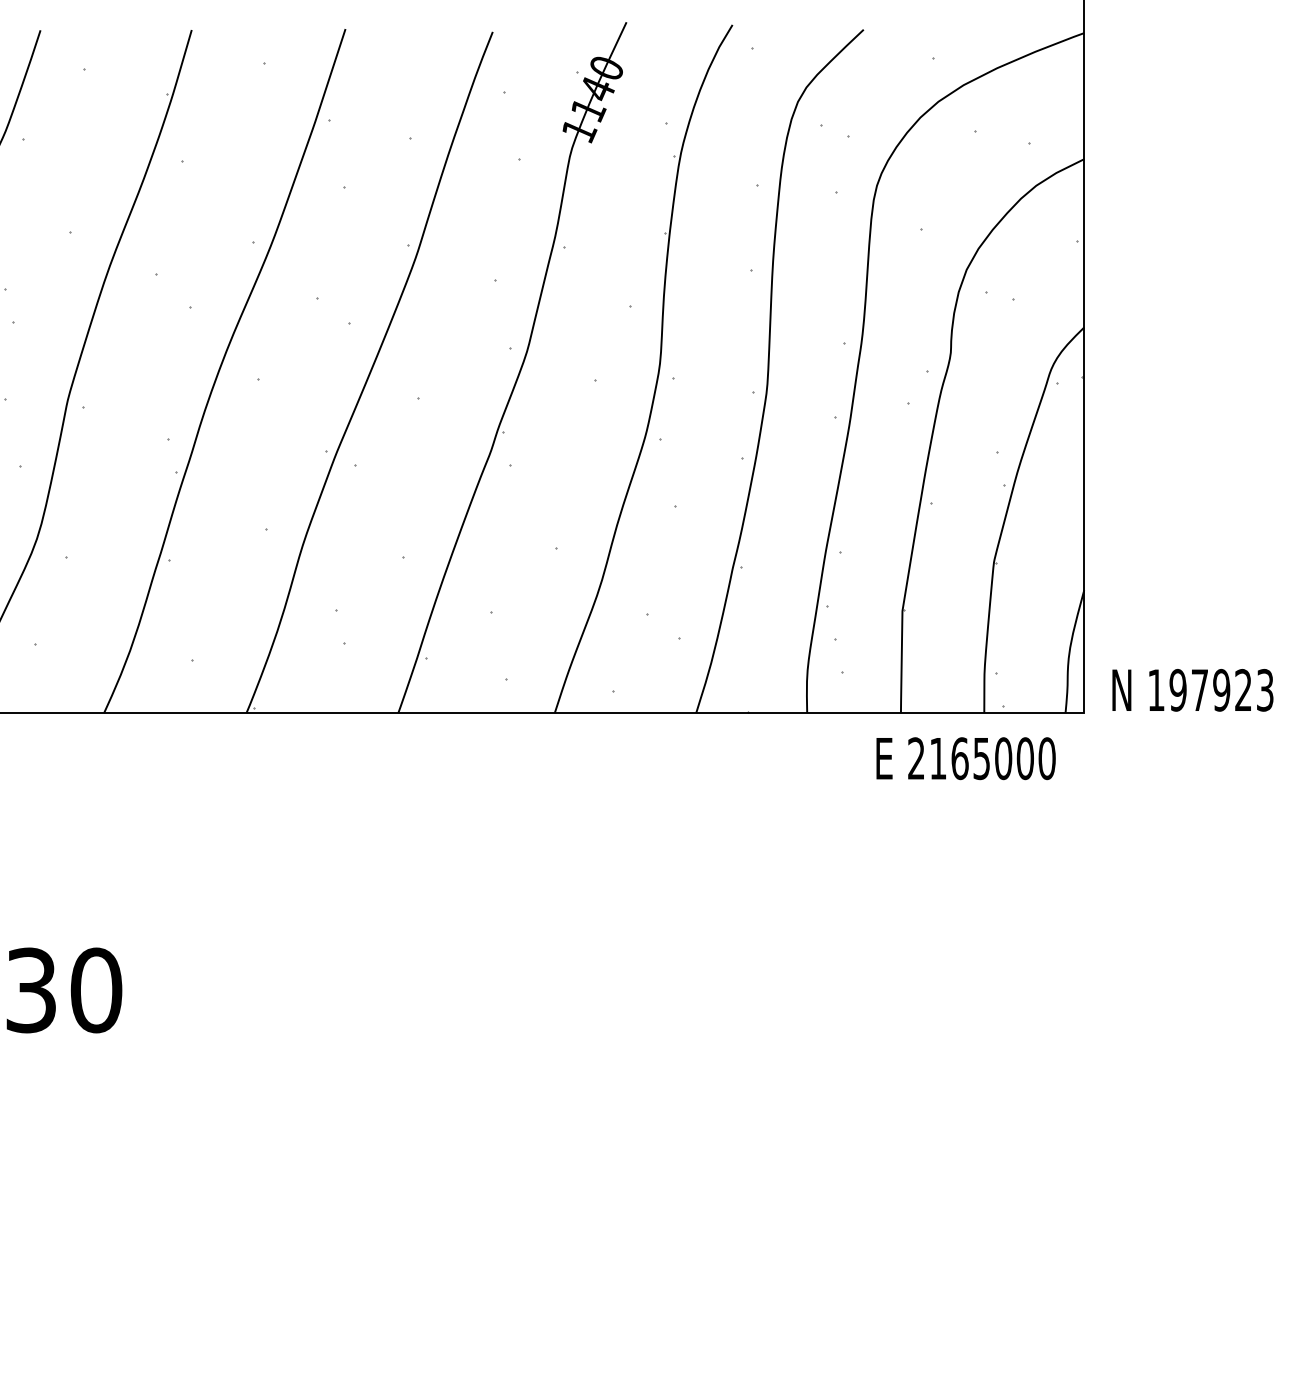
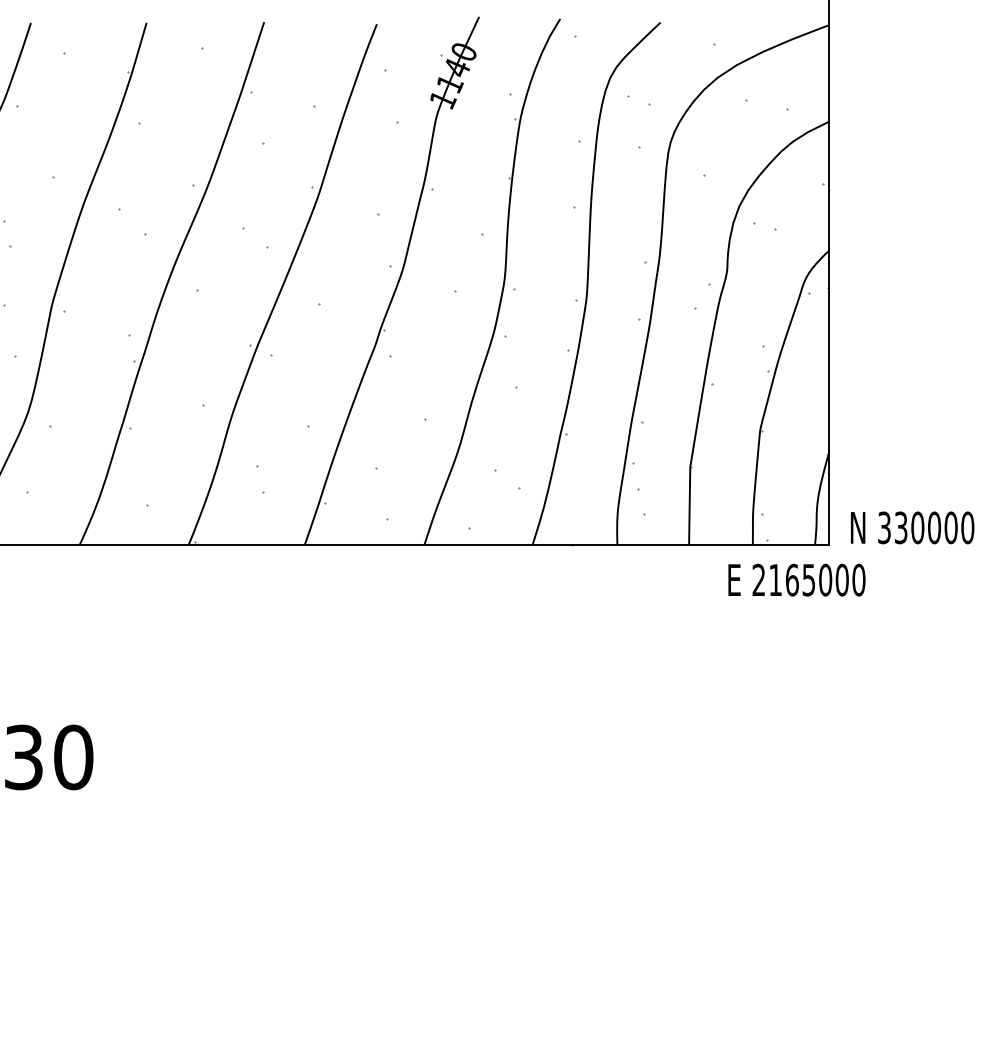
text: (1211, 689) -> (926, 527), 197923 -> 330000
text: (965, 757) -> (796, 579), moved

